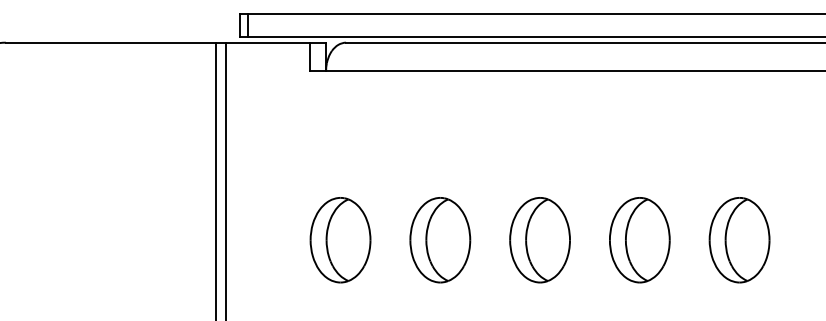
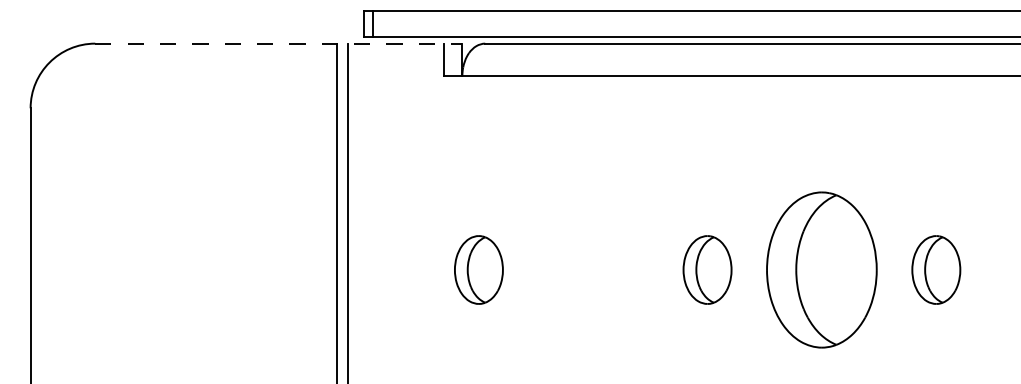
line: (165, 42) -> (278, 43), solid -> dashed
part: (340, 239) -> (478, 269), size x0.7
part: (440, 239) -> (593, 269), removed
part: (540, 239) -> (707, 269), size x0.7
part: (639, 239) -> (821, 269), size x1.6
part: (739, 239) -> (936, 269), size x0.7

